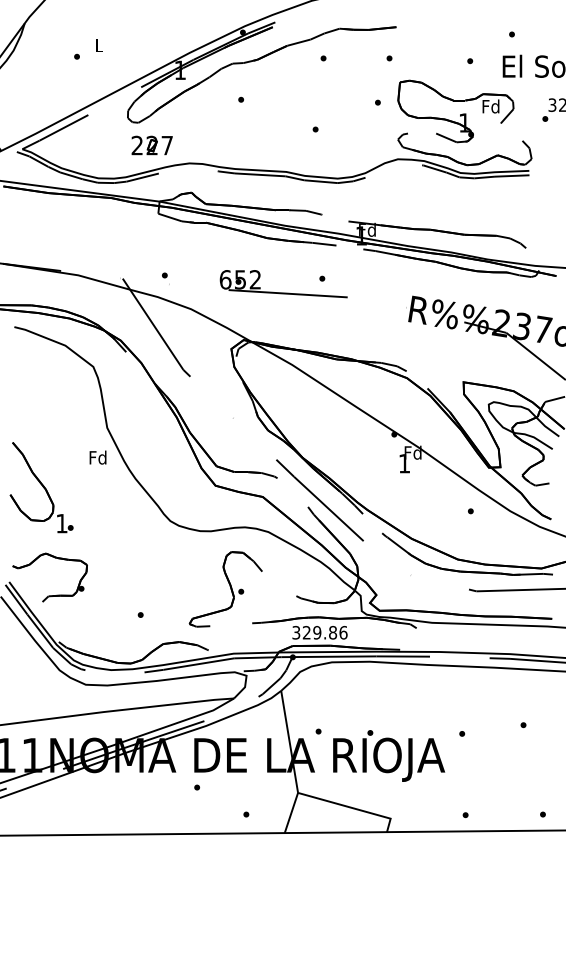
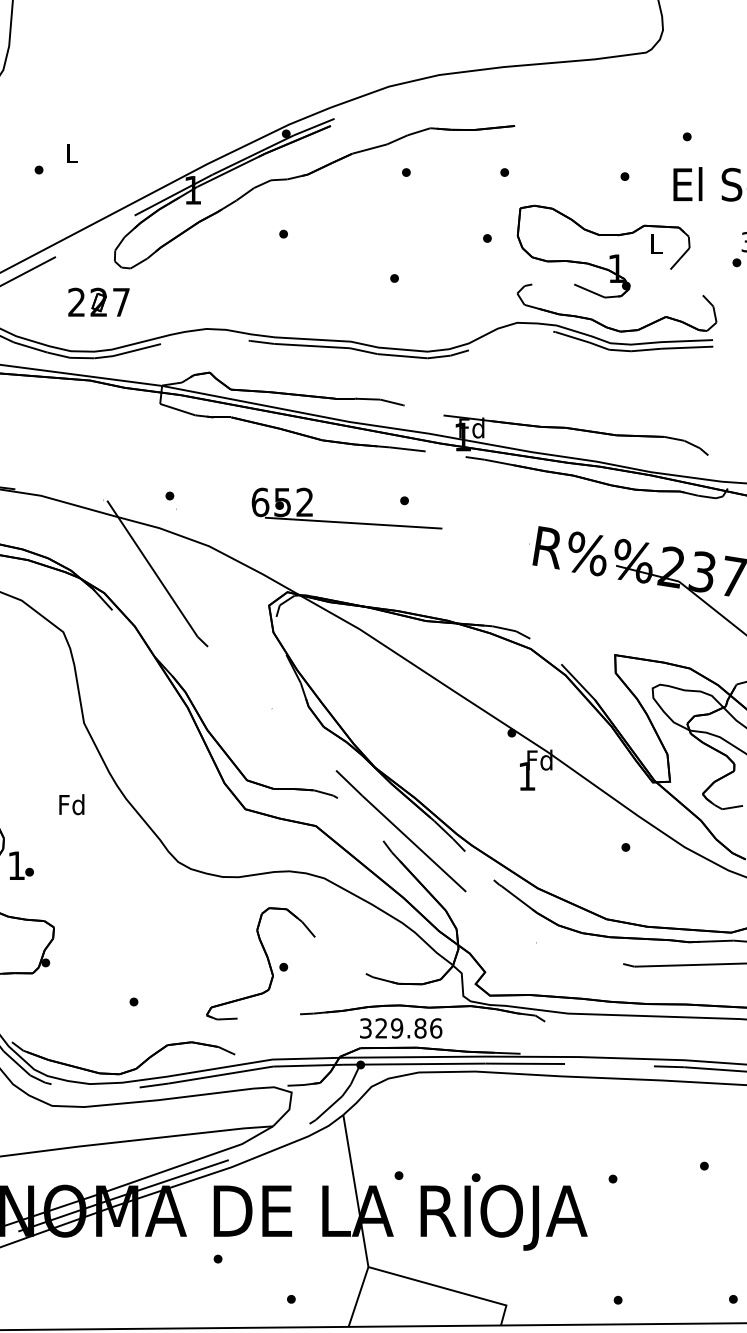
text: (490, 106) -> (655, 244), Fd -> L
part: (151, 145) -> (97, 302), moved
text: (97, 457) -> (71, 804), moved

